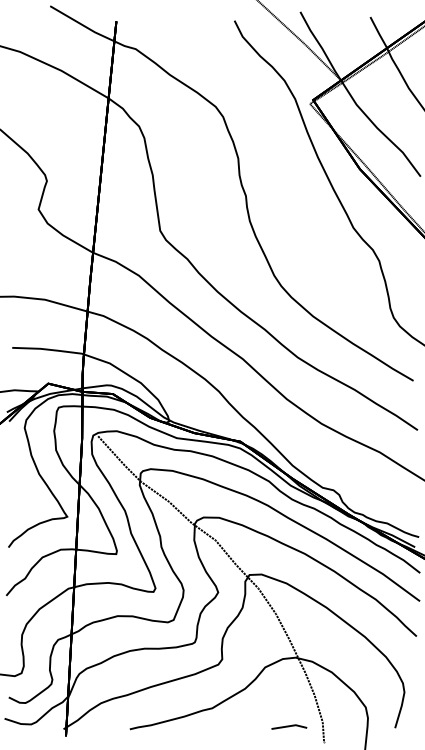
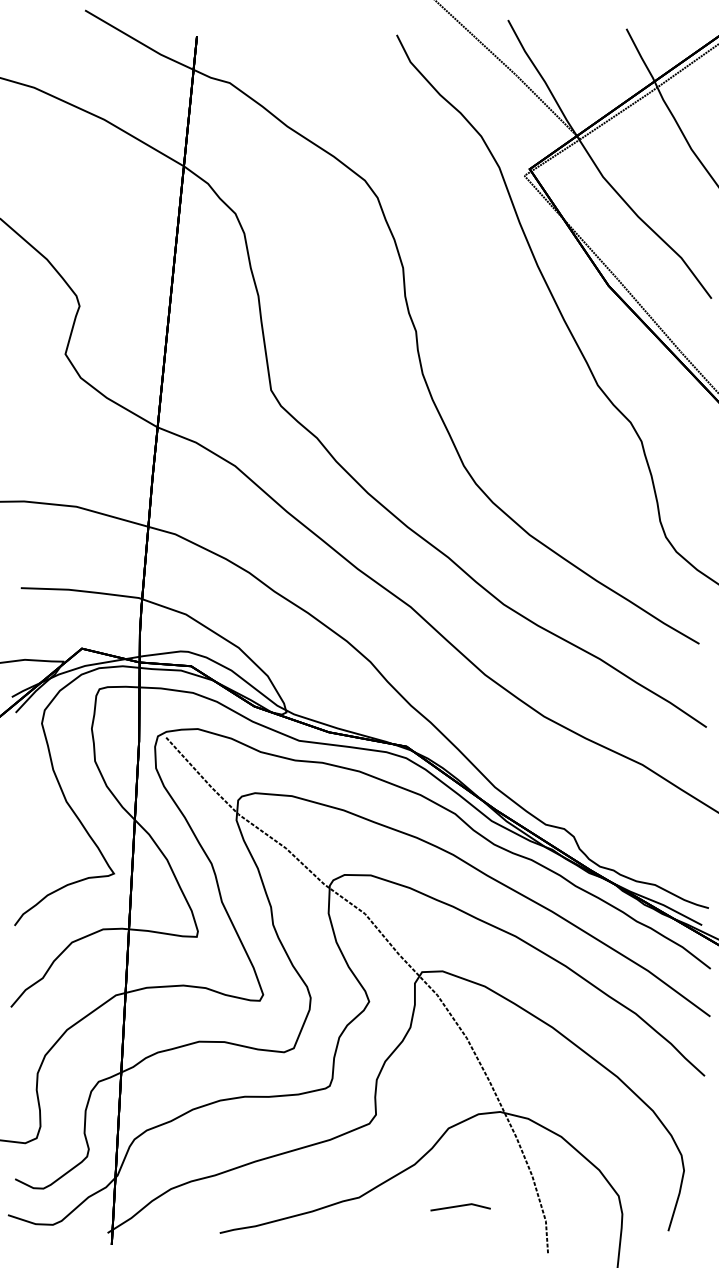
line: (289, 726) -> (460, 1206), moved

